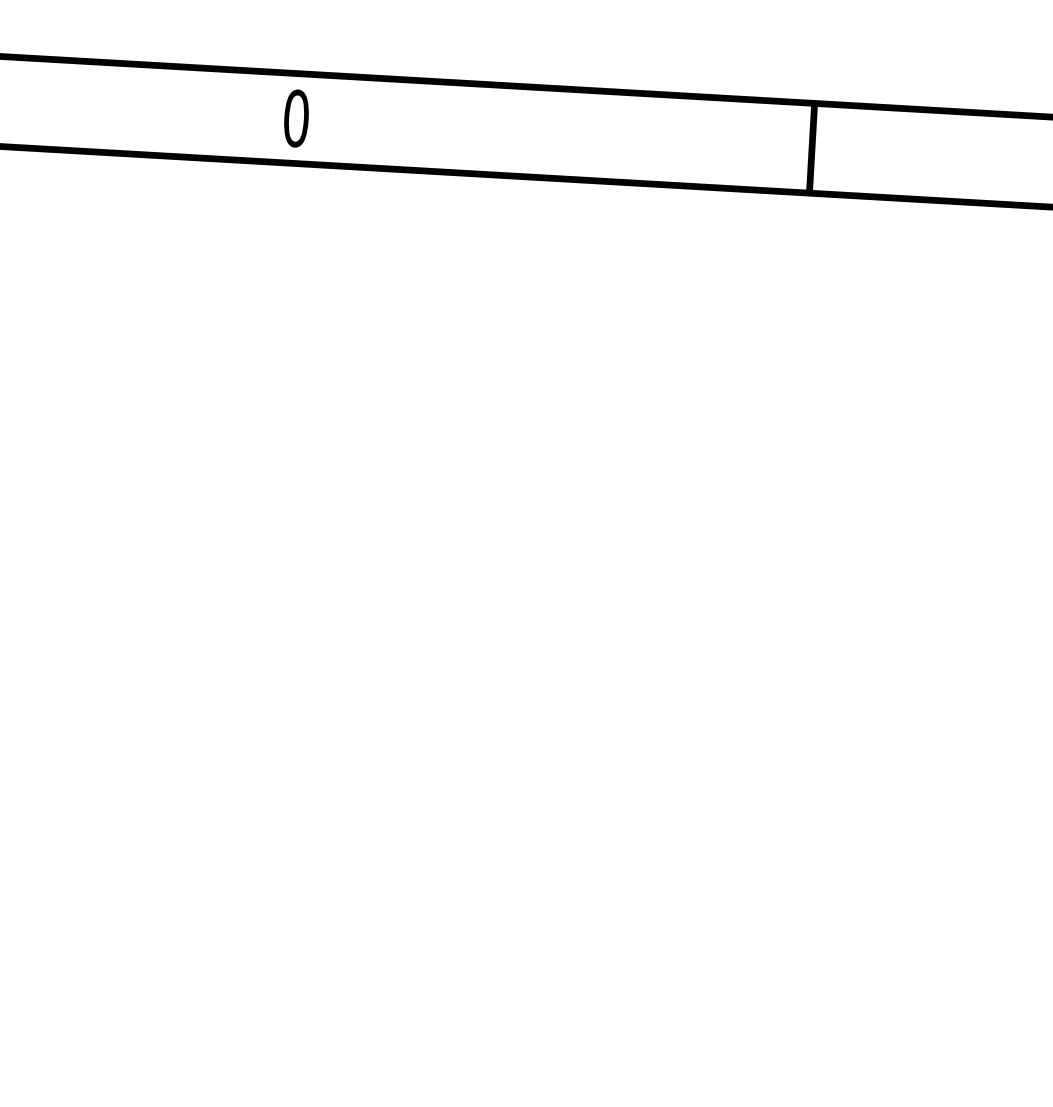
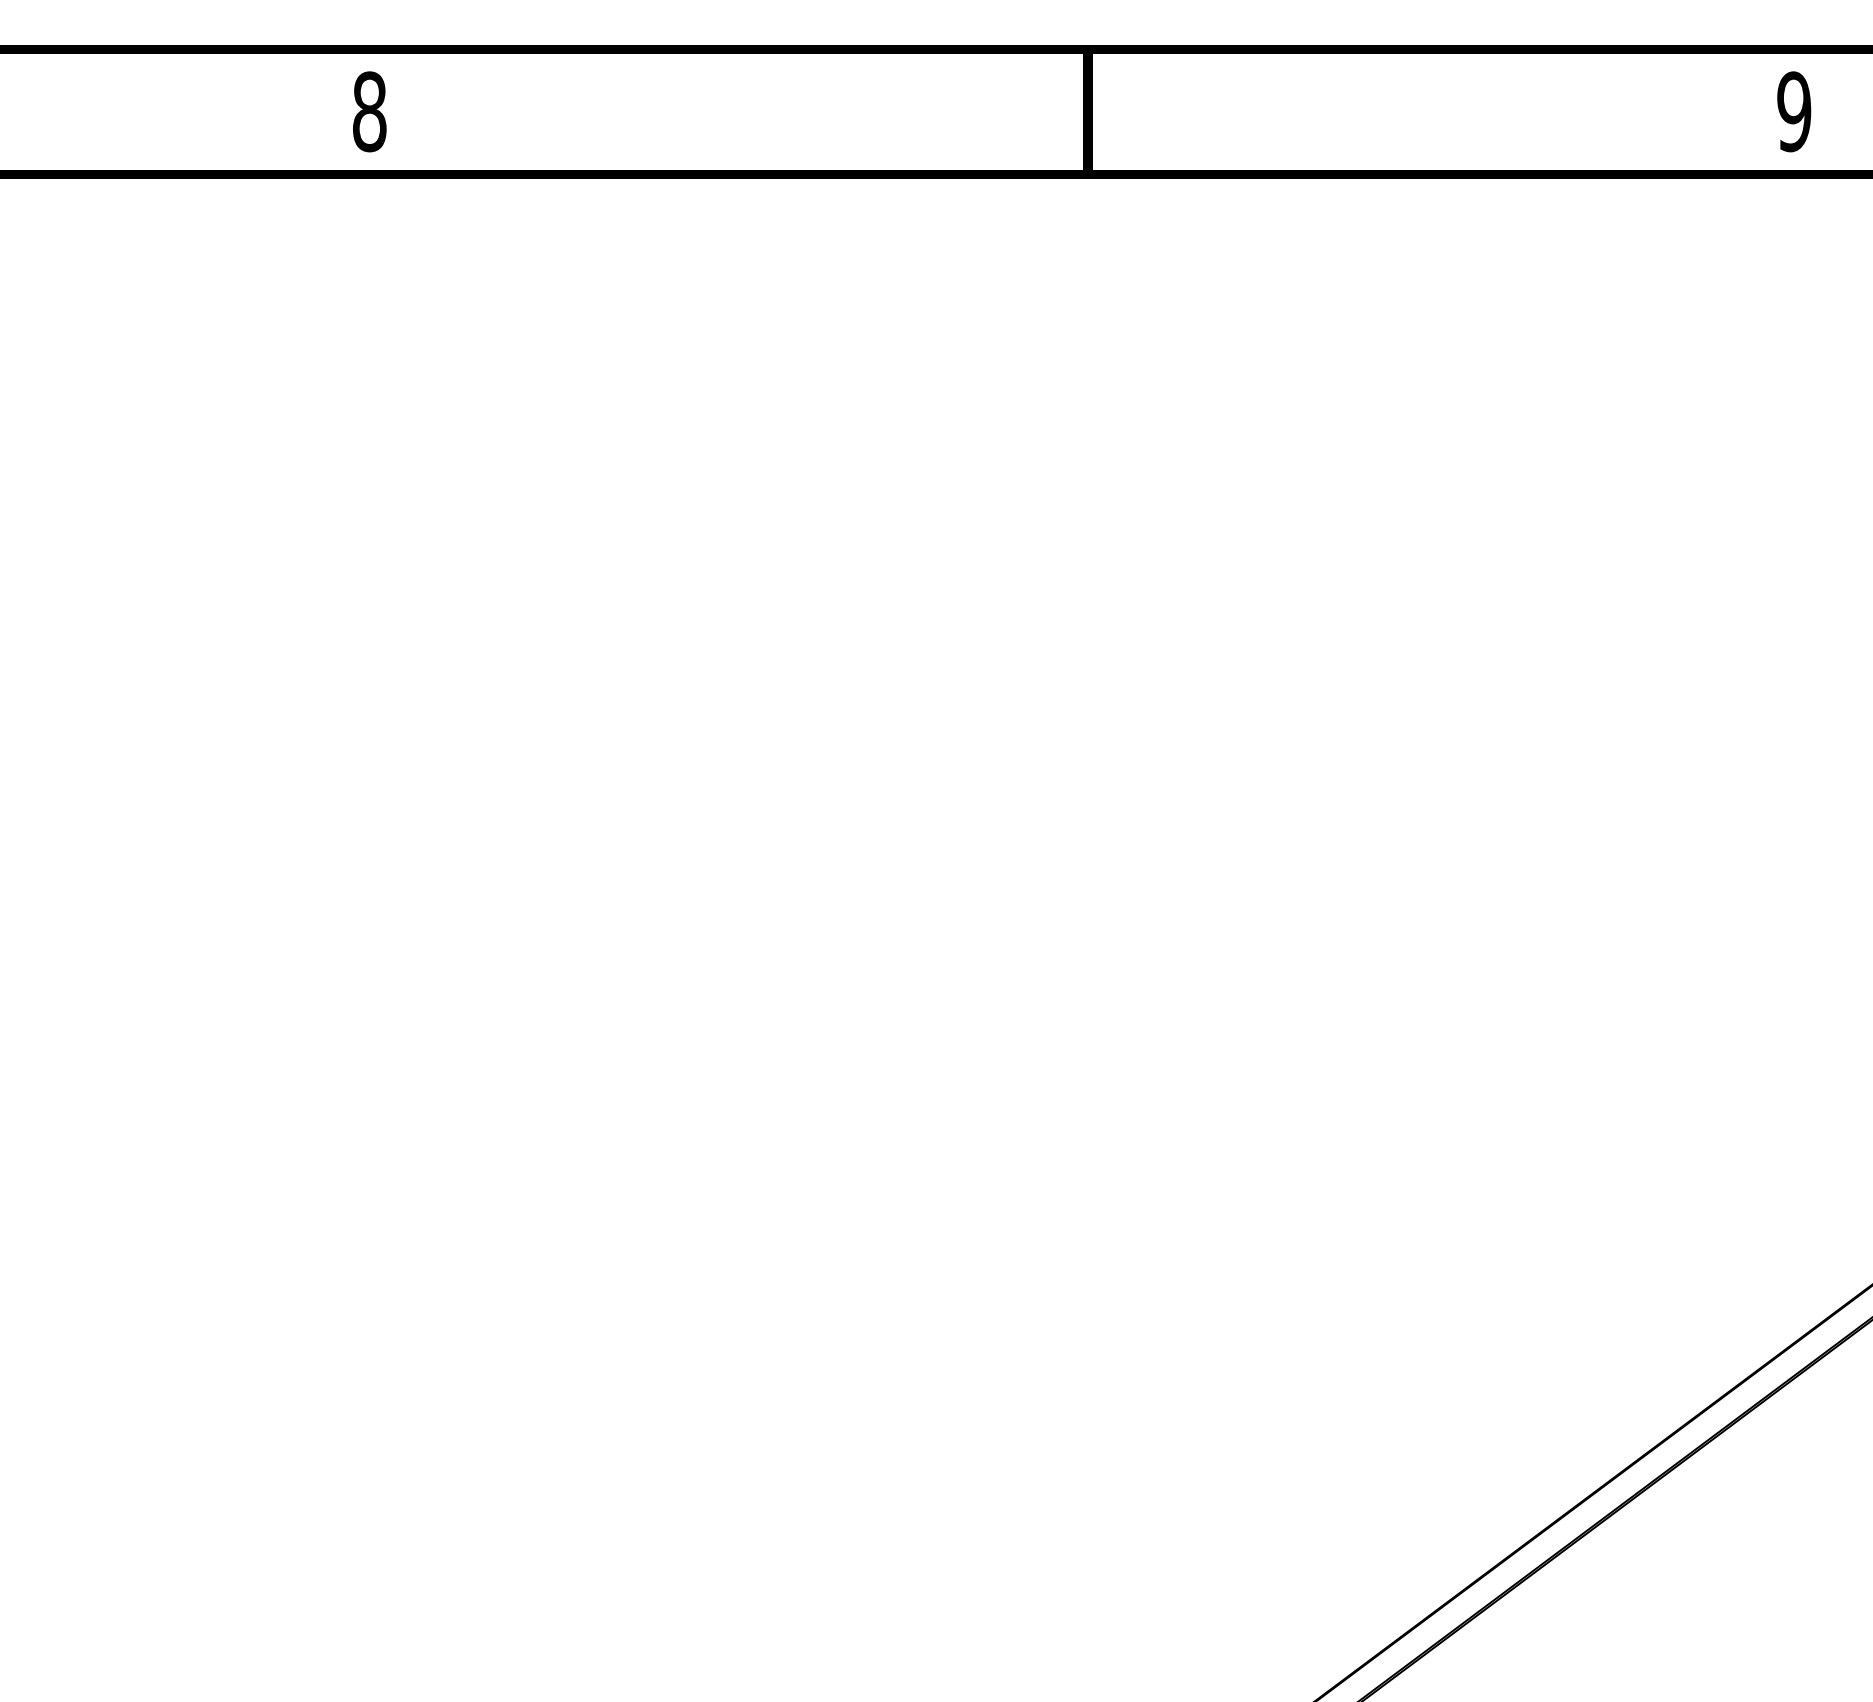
text: (296, 118) -> (369, 111), 0 -> 8

